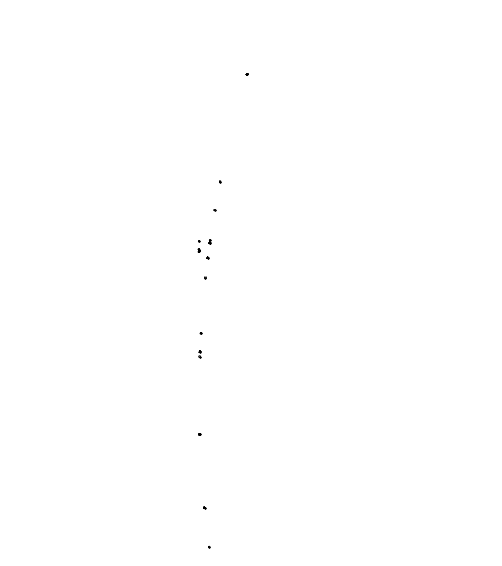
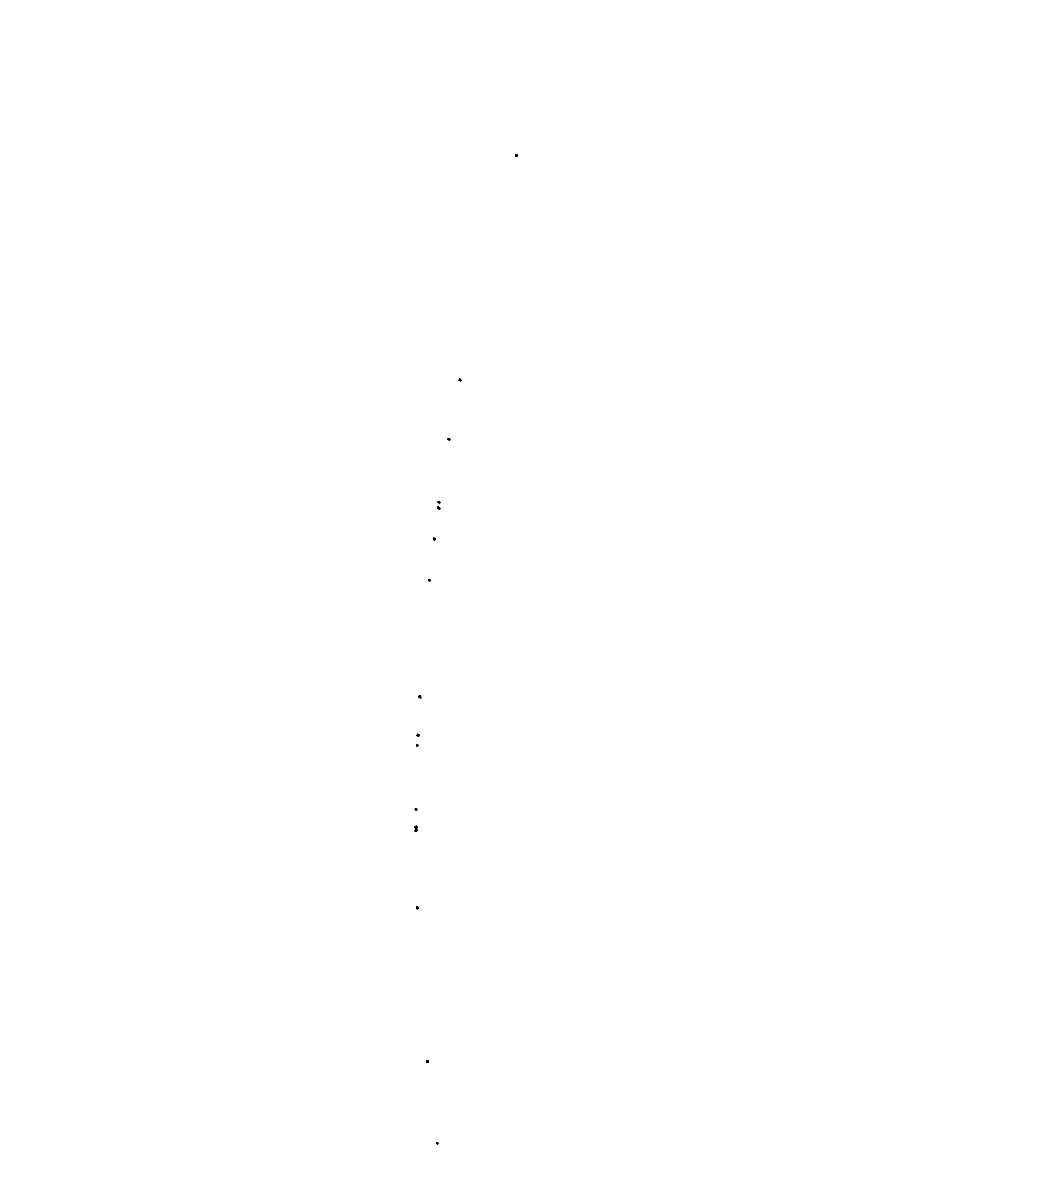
part: (198, 246) -> (414, 820), moved

